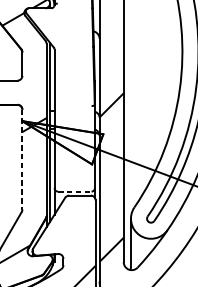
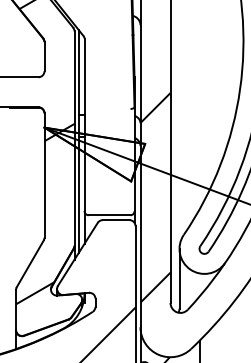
line: (22, 159) -> (44, 175), dashed -> solid
line: (74, 191) -> (109, 215), dashed -> solid

